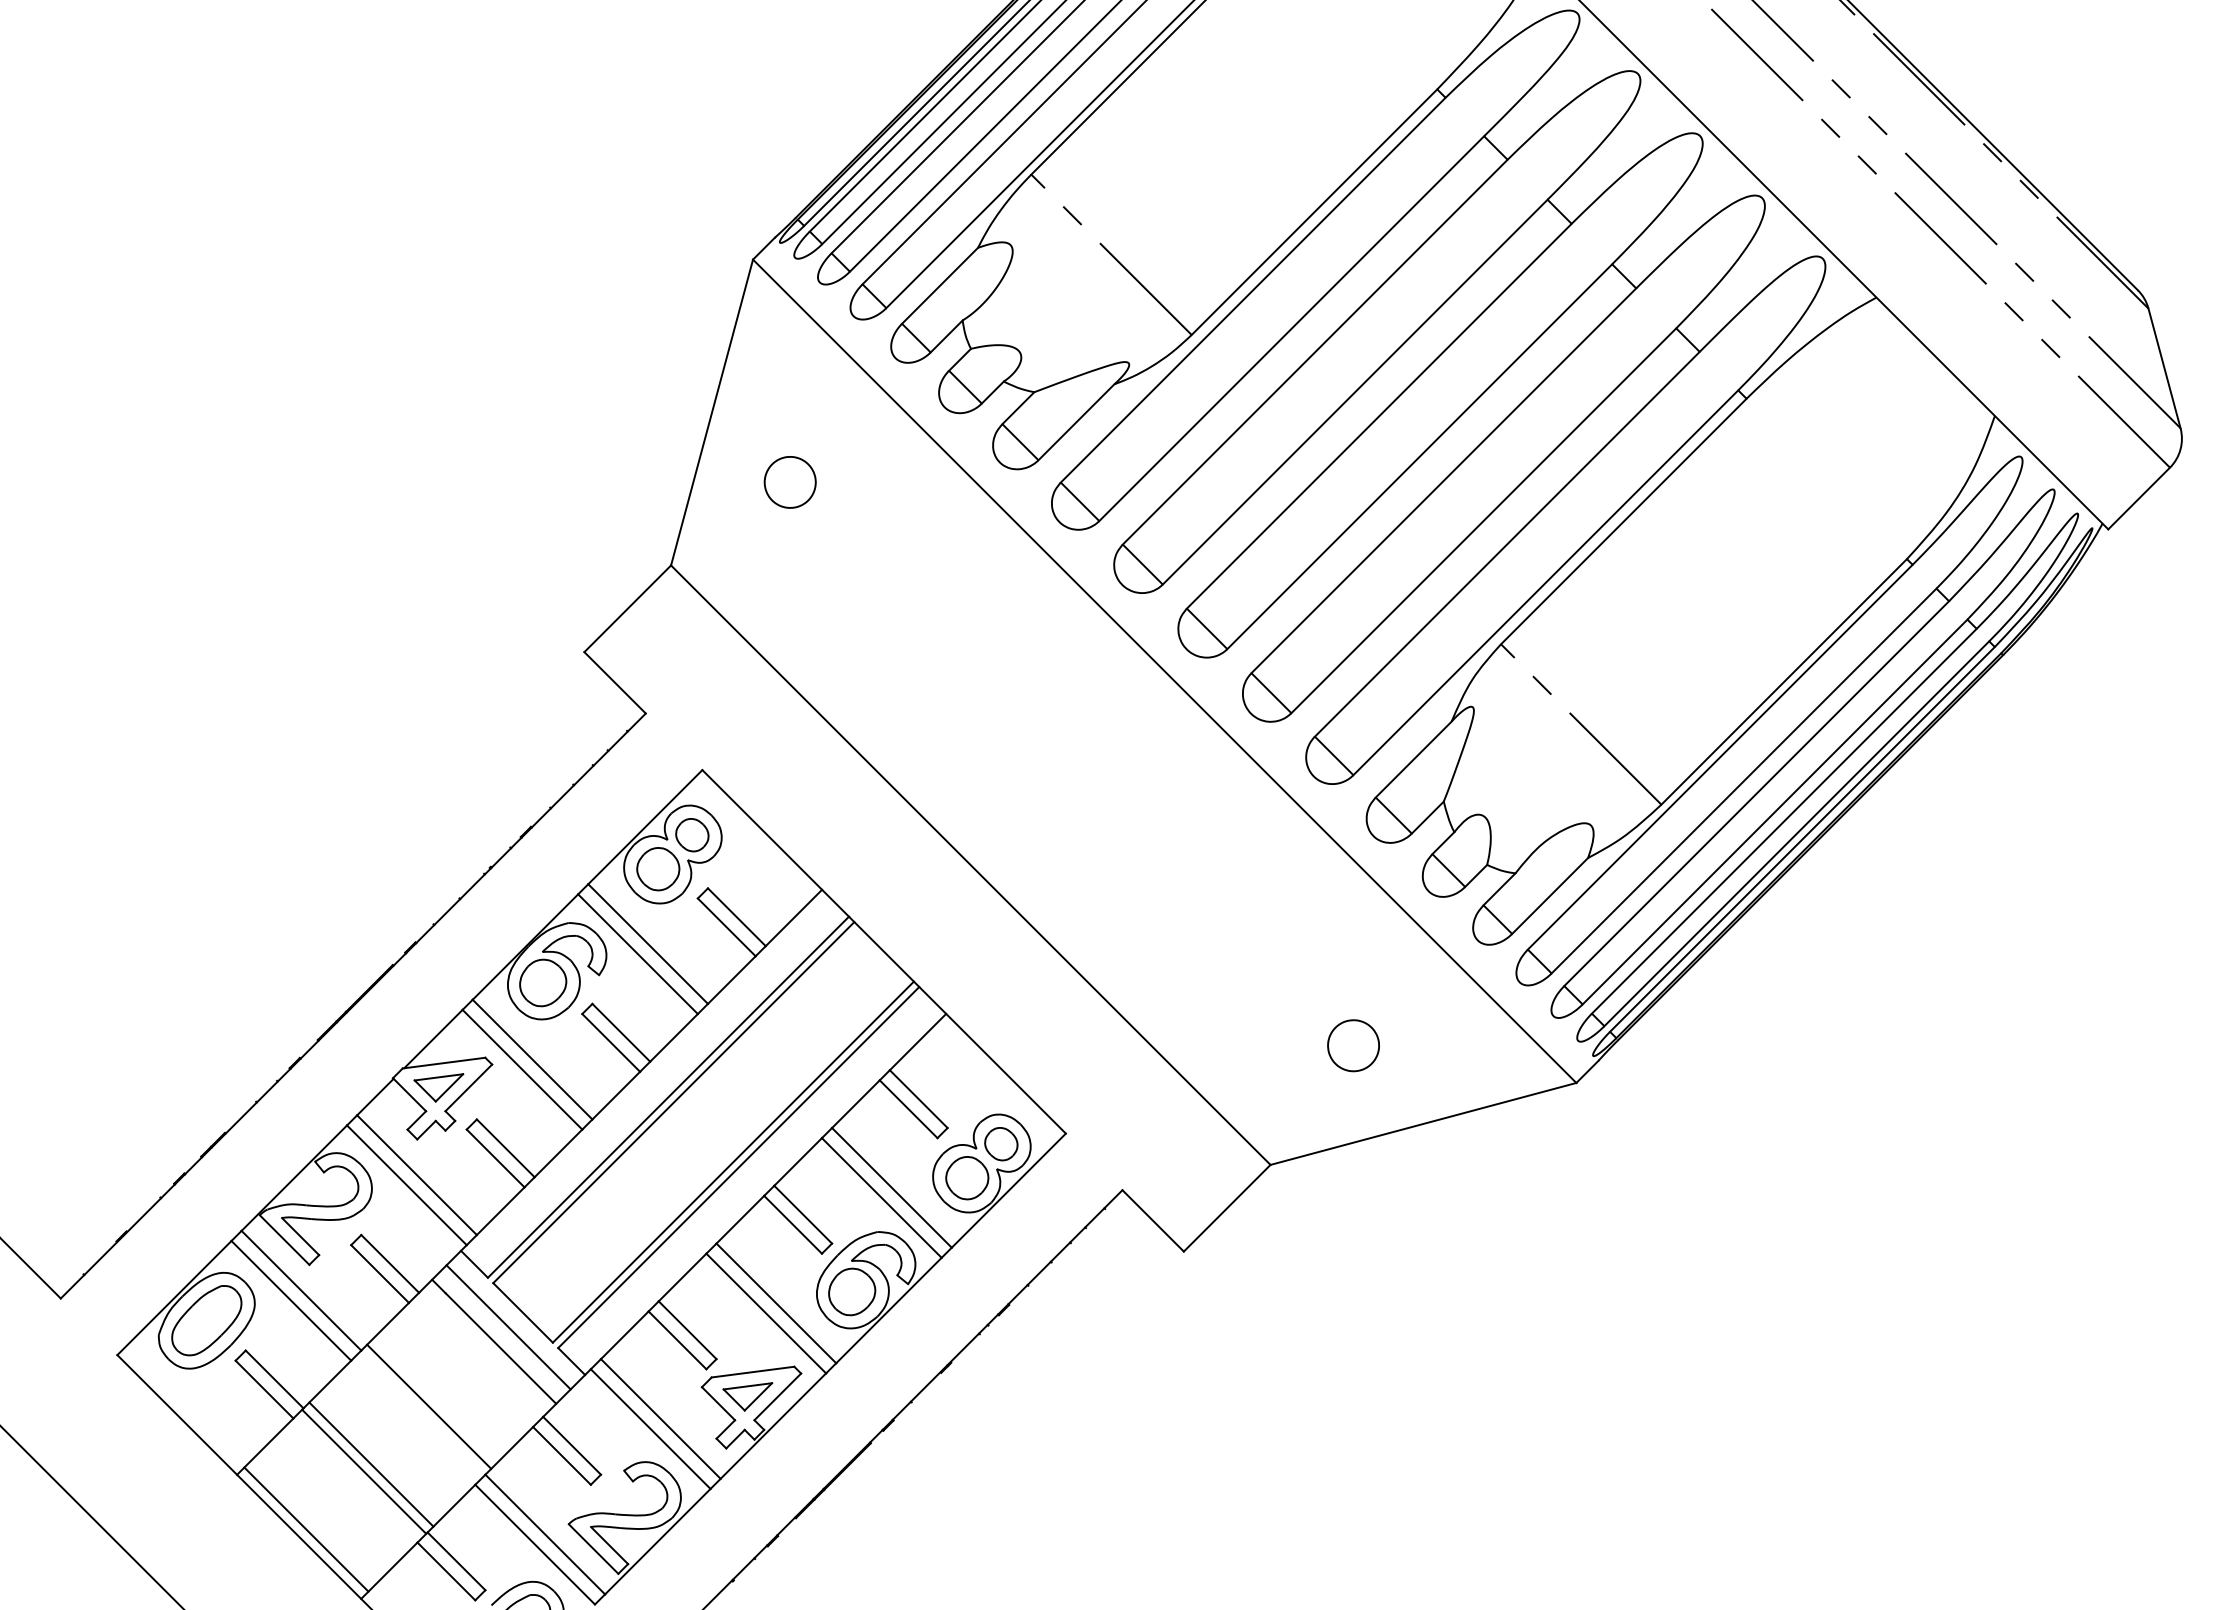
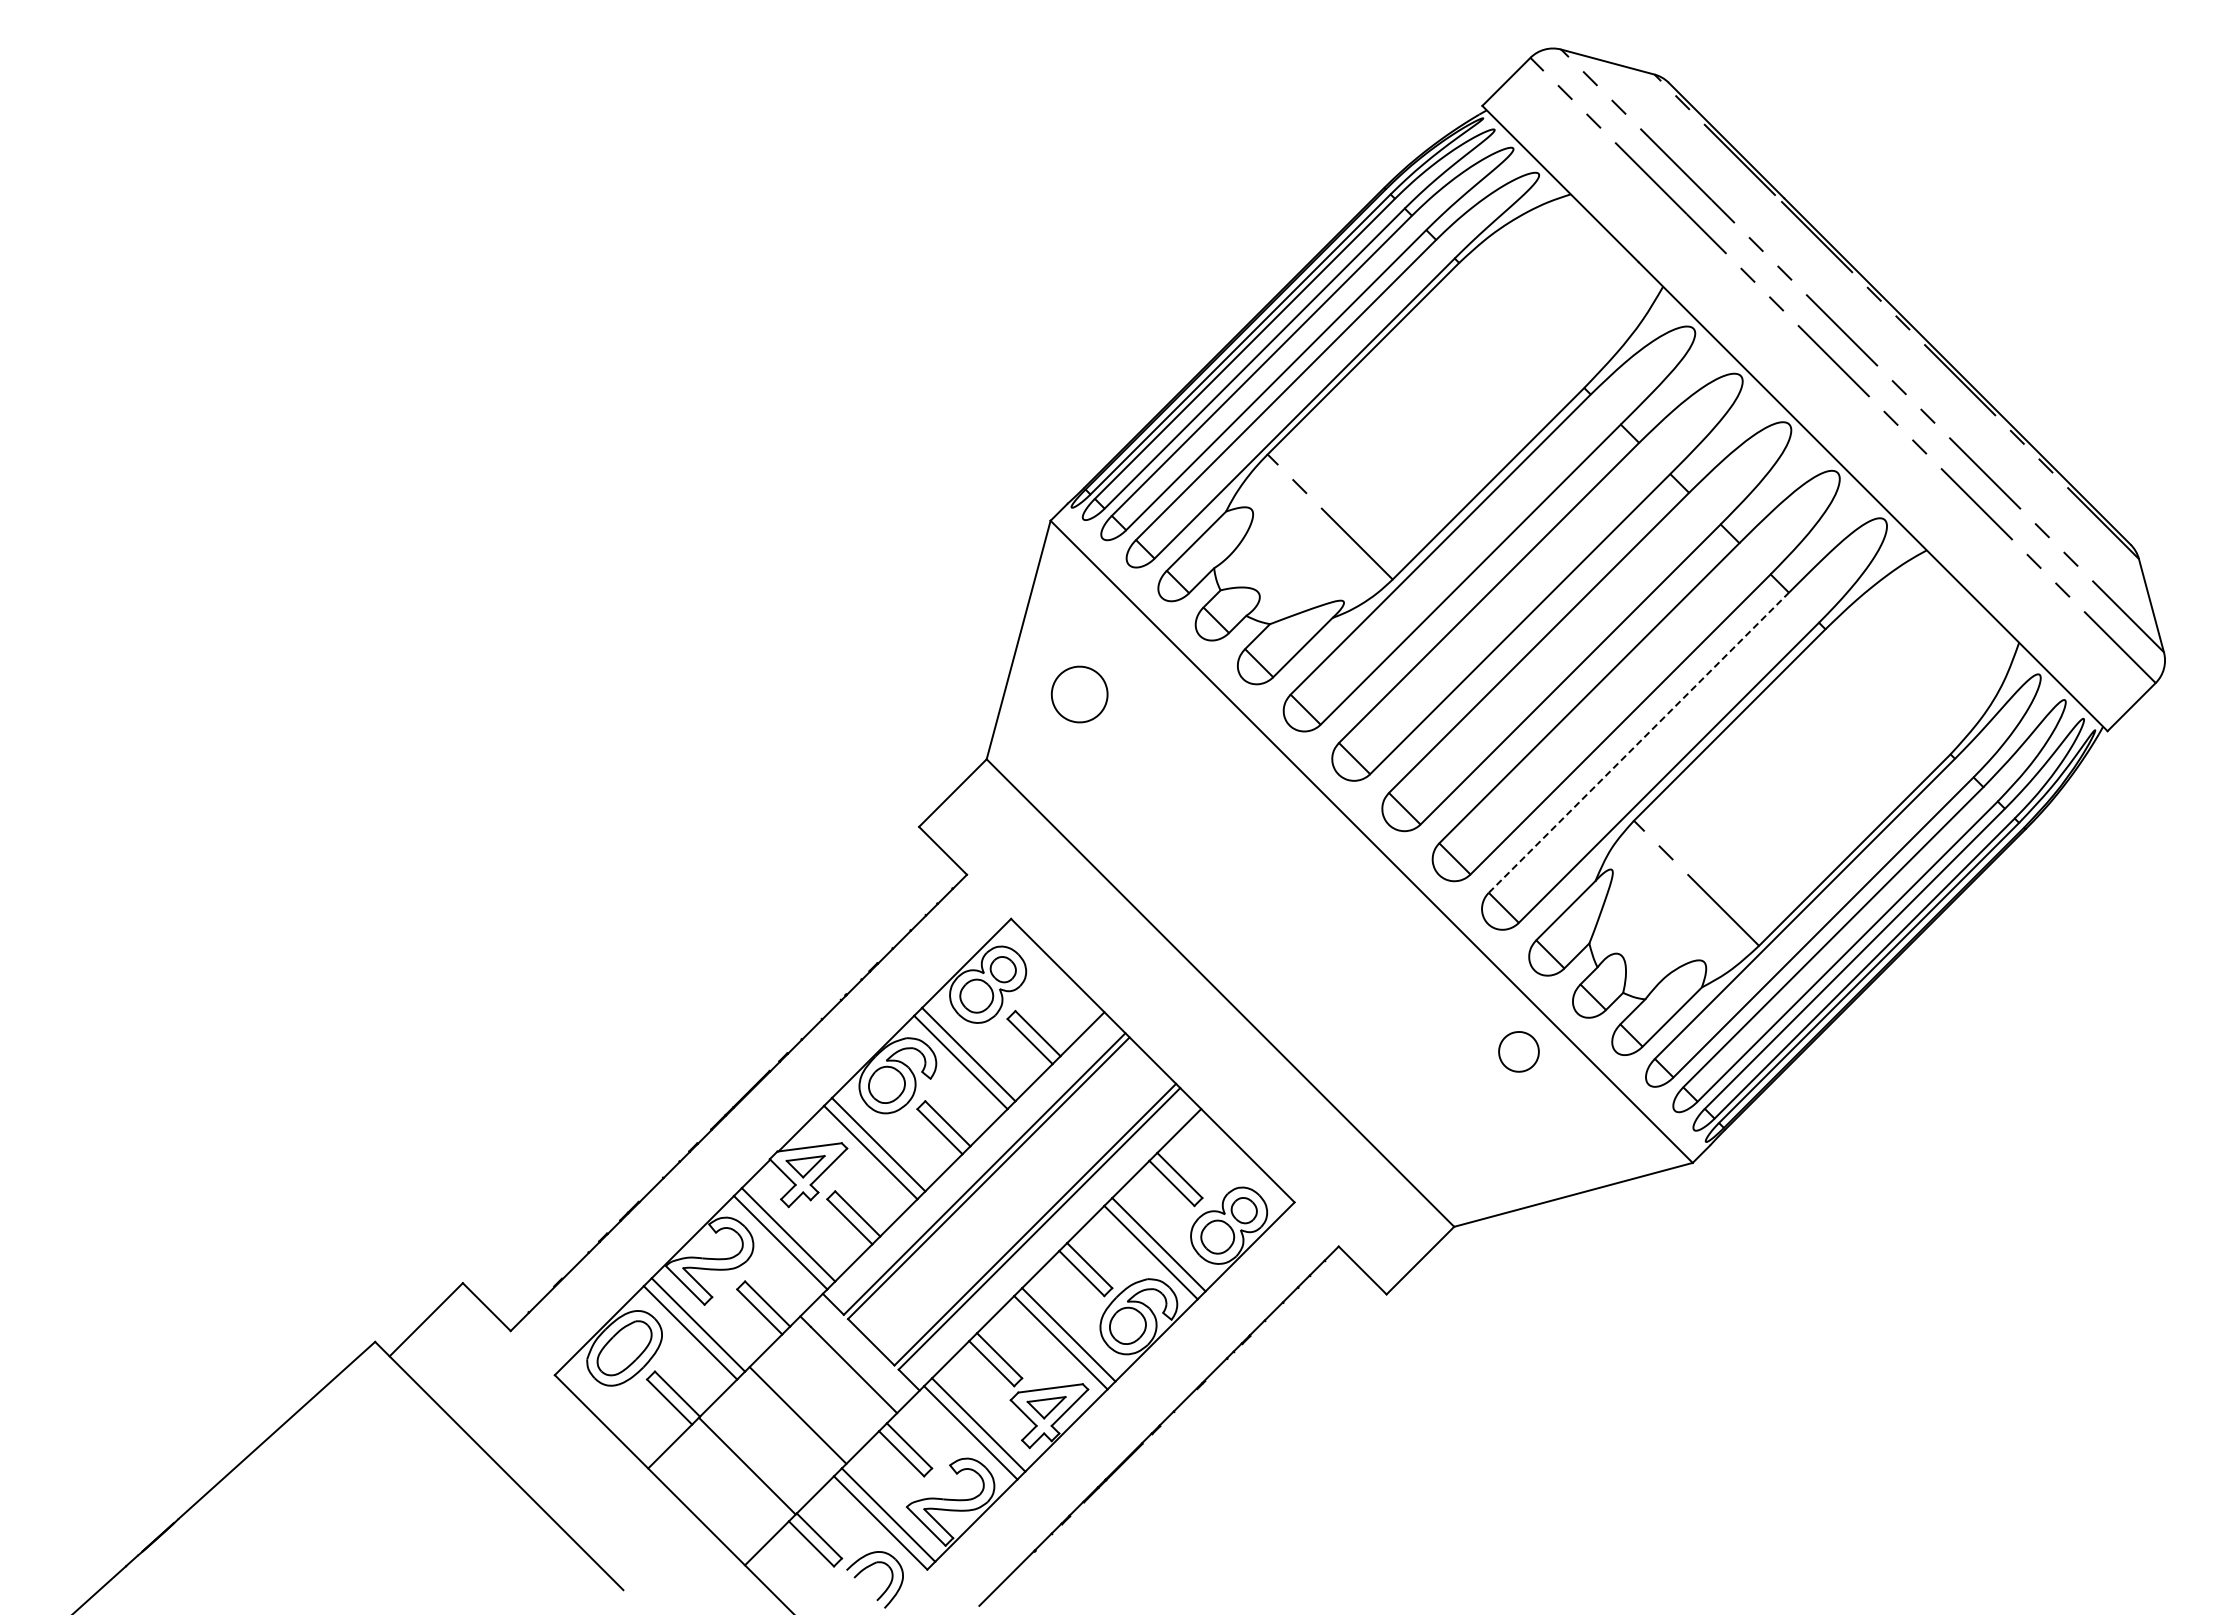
part: (790, 482) -> (1079, 694), size x1.4
line: (1508, 543) -> (1639, 742), solid -> dashed
part: (1352, 1045) -> (1518, 1051), moved
line: (507, 1327) -> (859, 1353), removed
line: (370, 1464) -> (752, 1460), removed
line: (305, 1528) -> (701, 1510), removed

